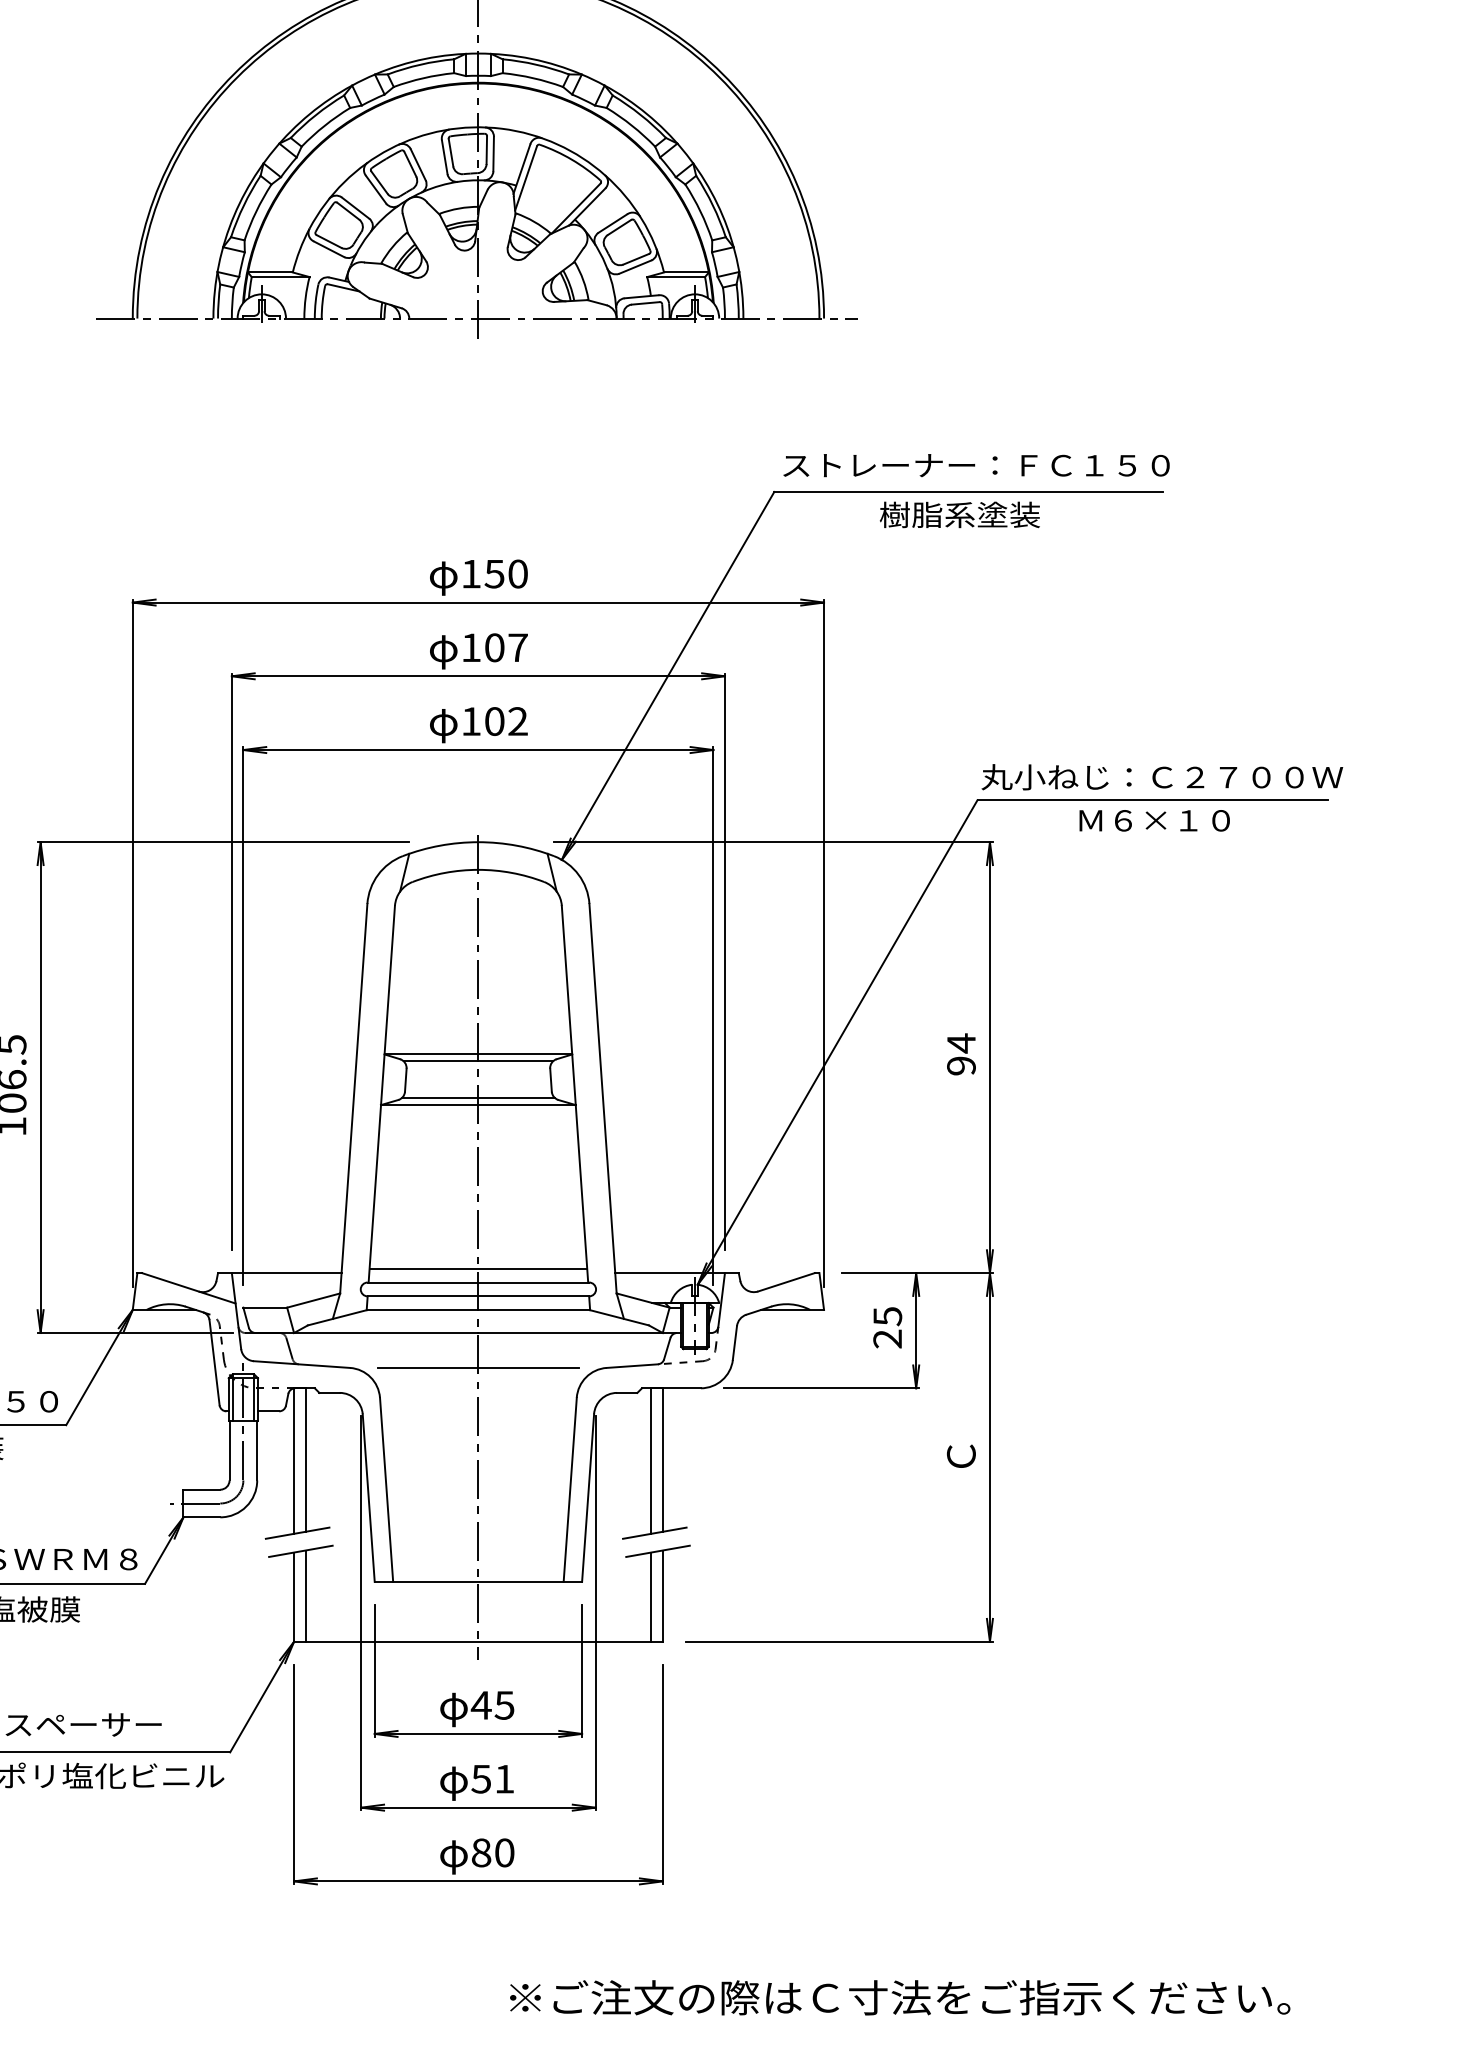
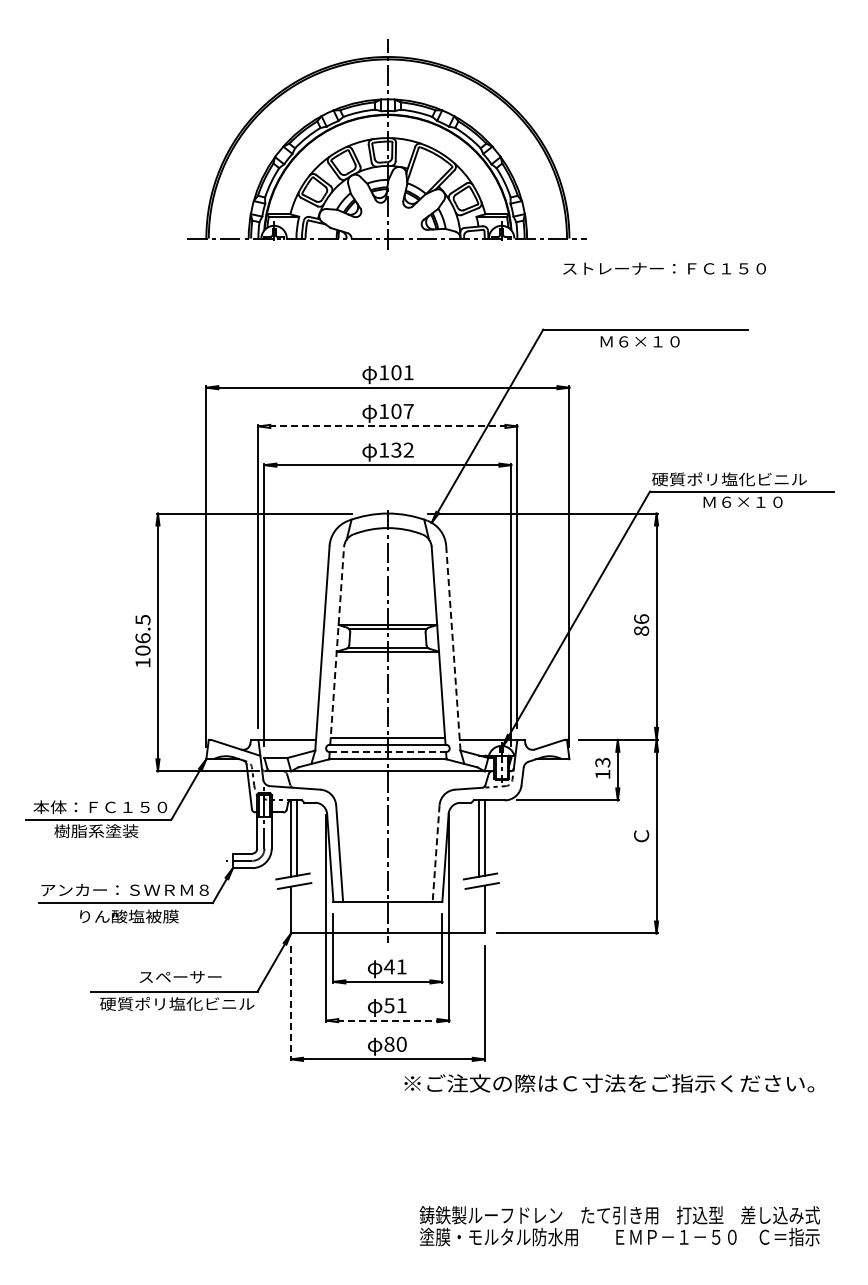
text: (976, 465) -> (664, 268), moved
text: (959, 514) -> (640, 341), 樹脂系塗装 -> Ｍ６×１０
text: (506, 573) -> (402, 372), 150 -> 101
line: (479, 676) -> (388, 426), solid -> dashed
text: (494, 720) -> (396, 449), 102 -> 132
text: (1161, 777) -> (746, 479), 丸小ねじ：Ｃ２７００Ｗ -> 硬質ポリ塩化ビニル
text: (961, 1053) -> (641, 624), 94 -> 86
line: (382, 1093) -> (337, 645), solid -> dashed
line: (603, 1099) -> (453, 648), solid -> dashed
line: (479, 1297) -> (388, 752), solid -> dashed
text: (887, 1327) -> (602, 768), 25 -> 13
line: (477, 1367) -> (387, 789), removed
line: (570, 1491) -> (436, 854), solid -> dashed
line: (306, 1596) -> (297, 909), removed
line: (650, 1596) -> (478, 909), removed
text: (504, 1704) -> (401, 966), 45 -> 41
line: (294, 1775) -> (291, 1003), solid -> dashed
line: (477, 1807) -> (387, 1020), solid -> dashed
text: (900, 1997) -> (609, 1083), moved

